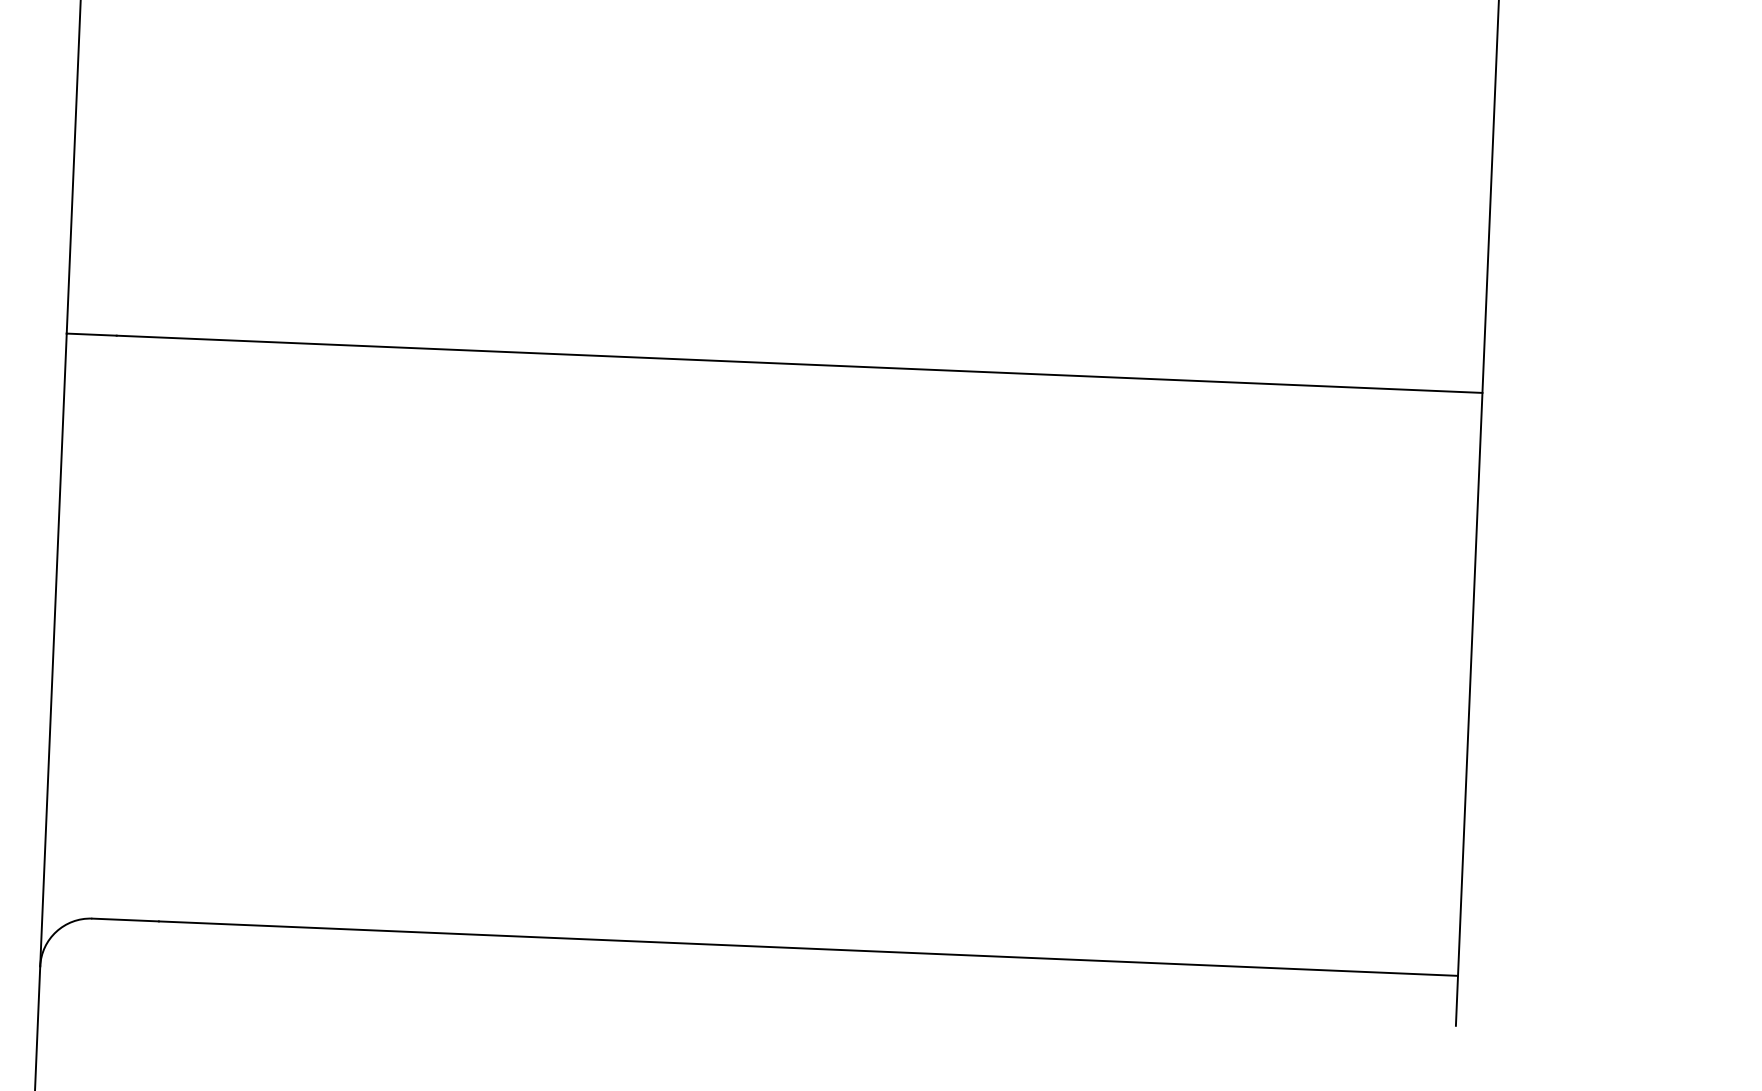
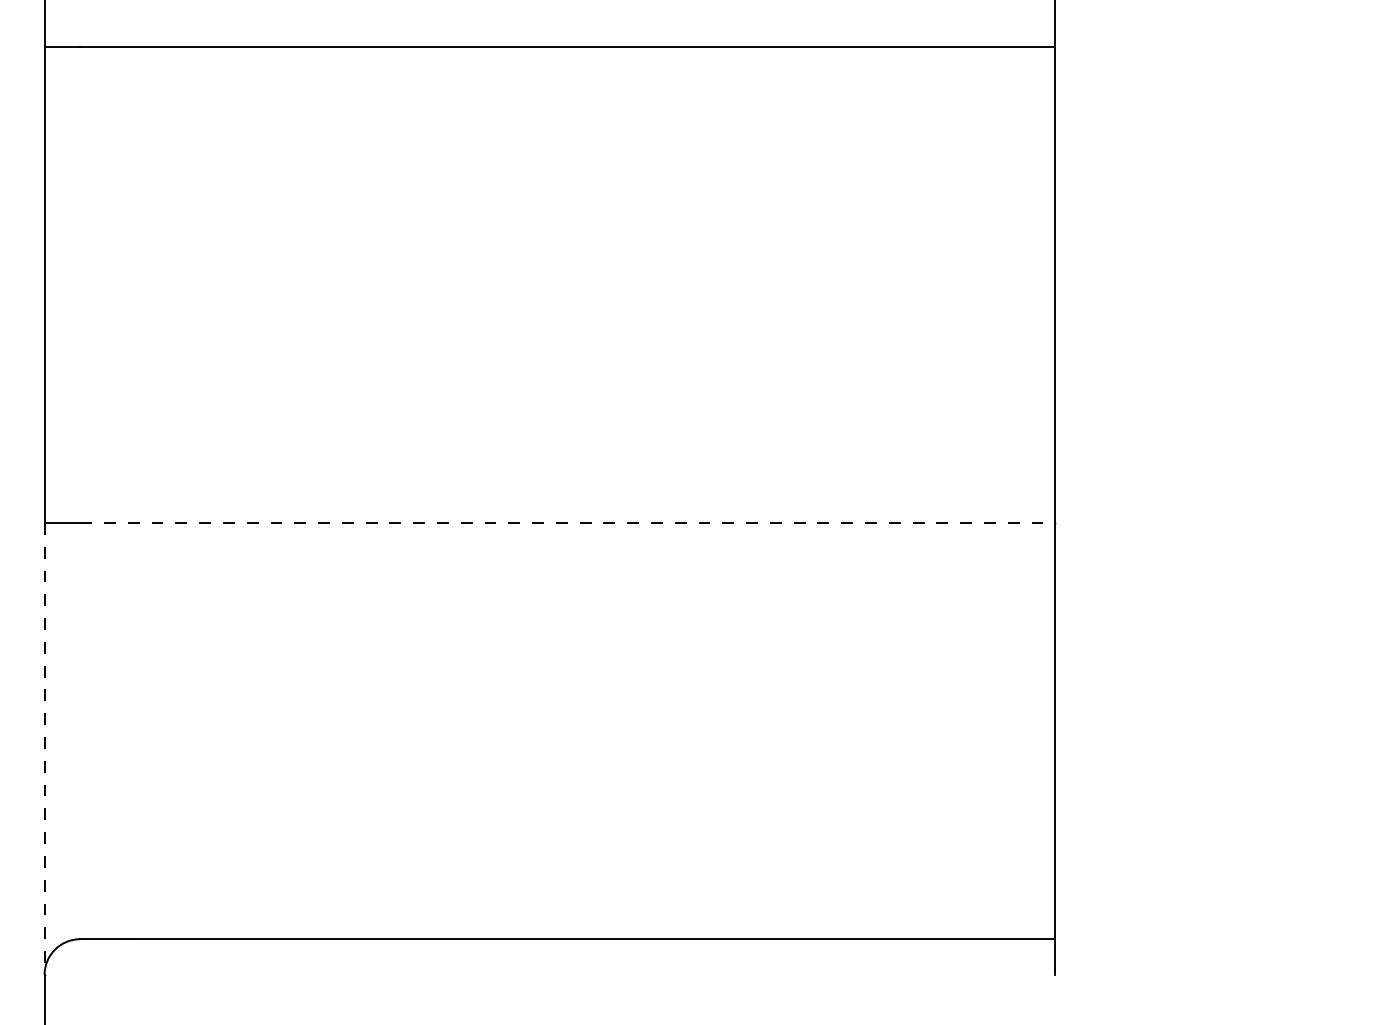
line: (799, 364) -> (567, 523), solid -> dashed
line: (53, 649) -> (44, 748), solid -> dashed

